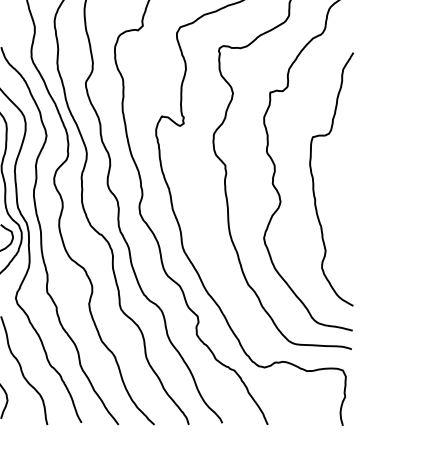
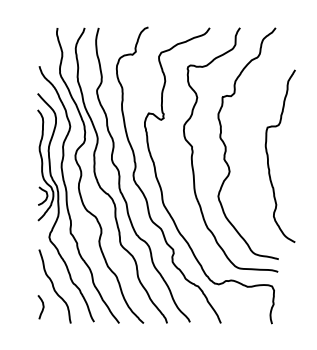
curve: (314, 178) -> (268, 155), moved

